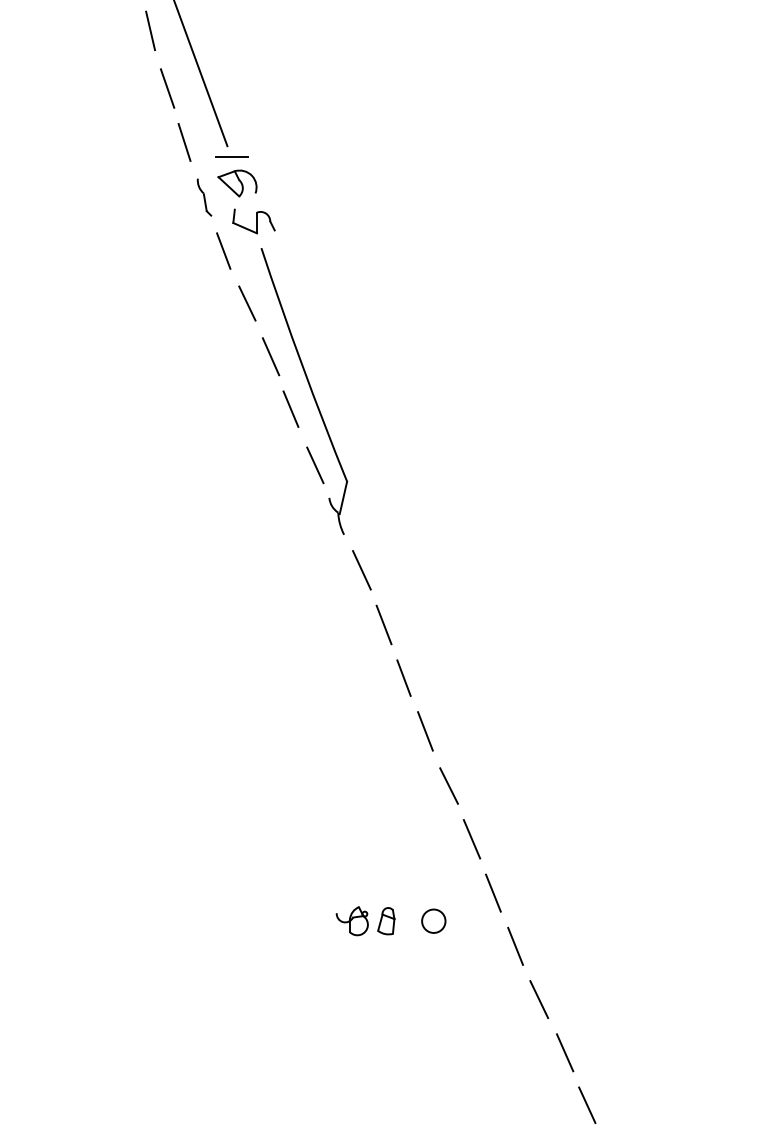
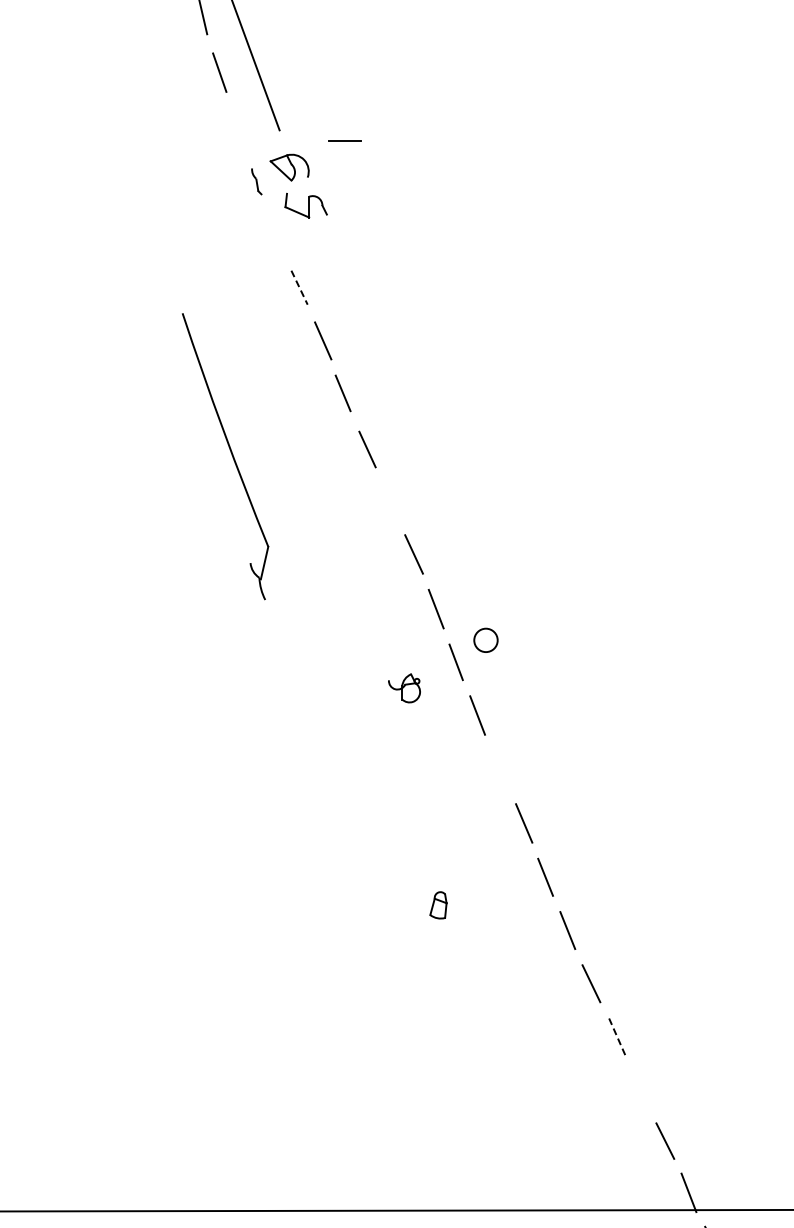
line: (184, 142) -> (236, 126), removed
line: (231, 156) -> (344, 140), moved
part: (204, 197) -> (256, 181), size x0.7
line: (223, 250) -> (275, 234), removed
line: (247, 303) -> (299, 287), solid -> dashed
part: (310, 390) -> (231, 455), moved
line: (449, 785) -> (501, 769), removed
circle: (433, 920) -> (485, 639), moved
part: (352, 921) -> (404, 688), moved
line: (565, 1053) -> (617, 1037), solid -> dashed
line: (587, 1105) -> (639, 1089), removed

